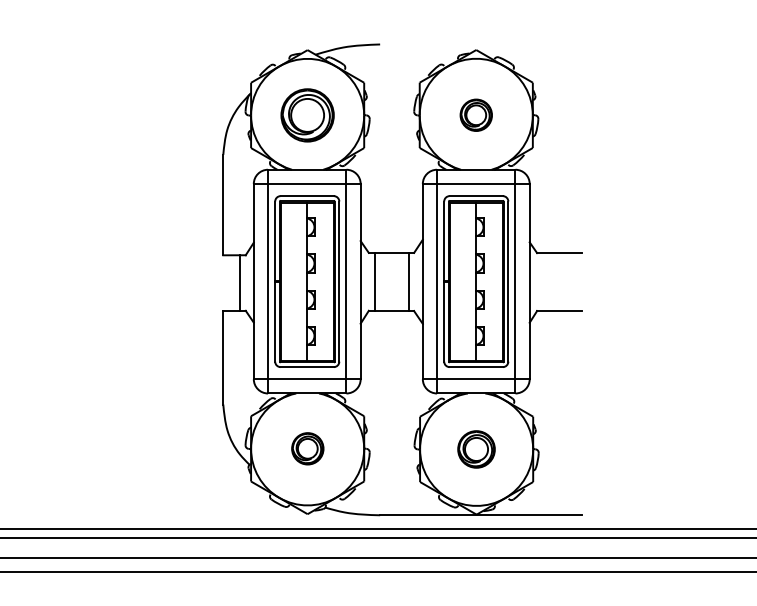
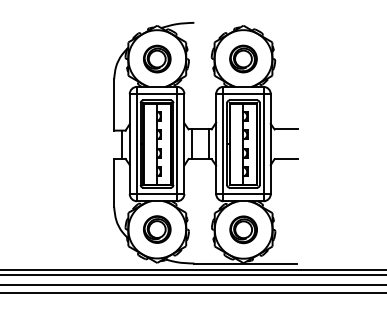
part: (476, 114) -> (243, 58), size x1.67
part: (308, 448) -> (157, 229), size x1.67
part: (476, 448) -> (243, 229), size x1.43

